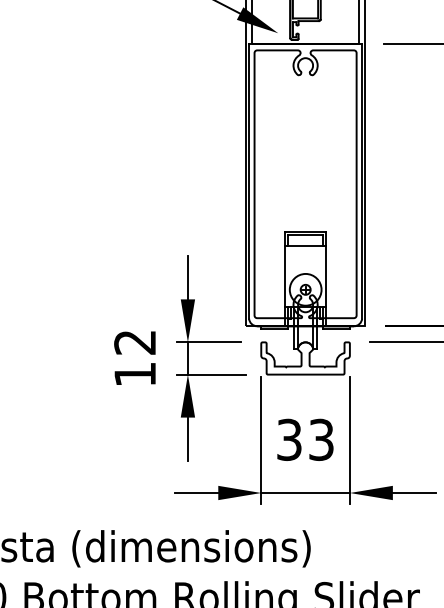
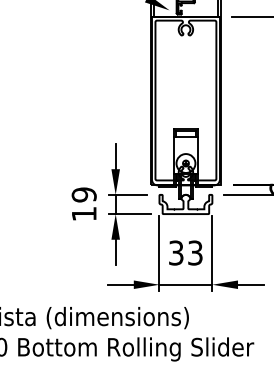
text: (133, 341) -> (83, 194), 12 -> 19

